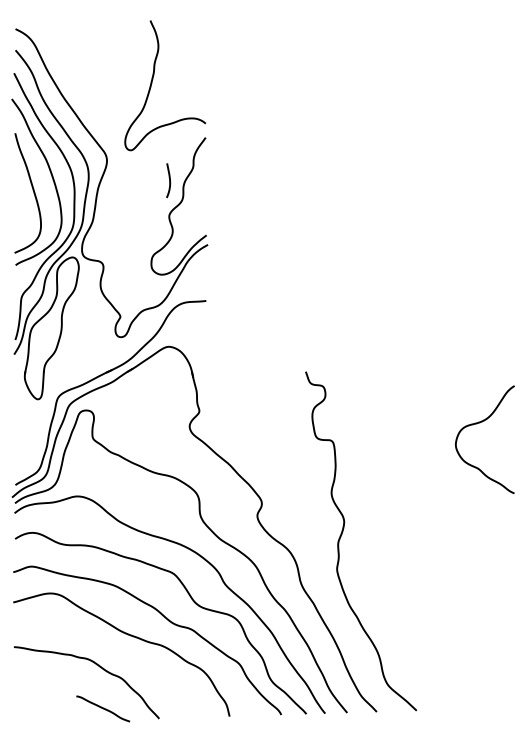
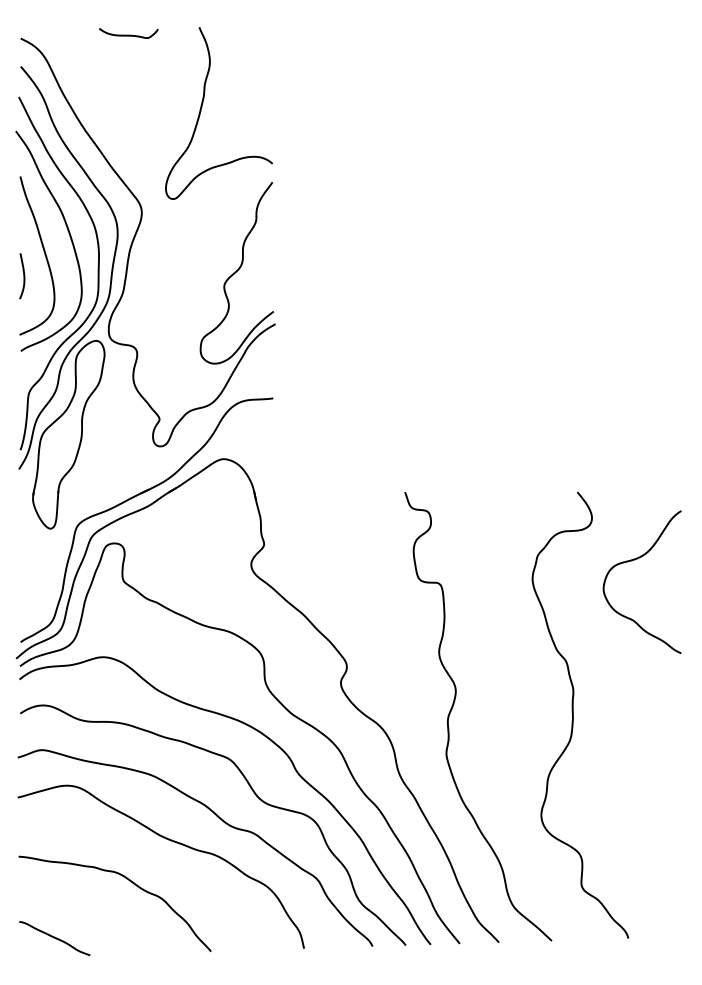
curve: (96, 26) -> (128, 34), added
curve: (169, 180) -> (23, 276), moved
curve: (433, 539) -> (573, 714), added
curve: (102, 708) -> (54, 938), moved

